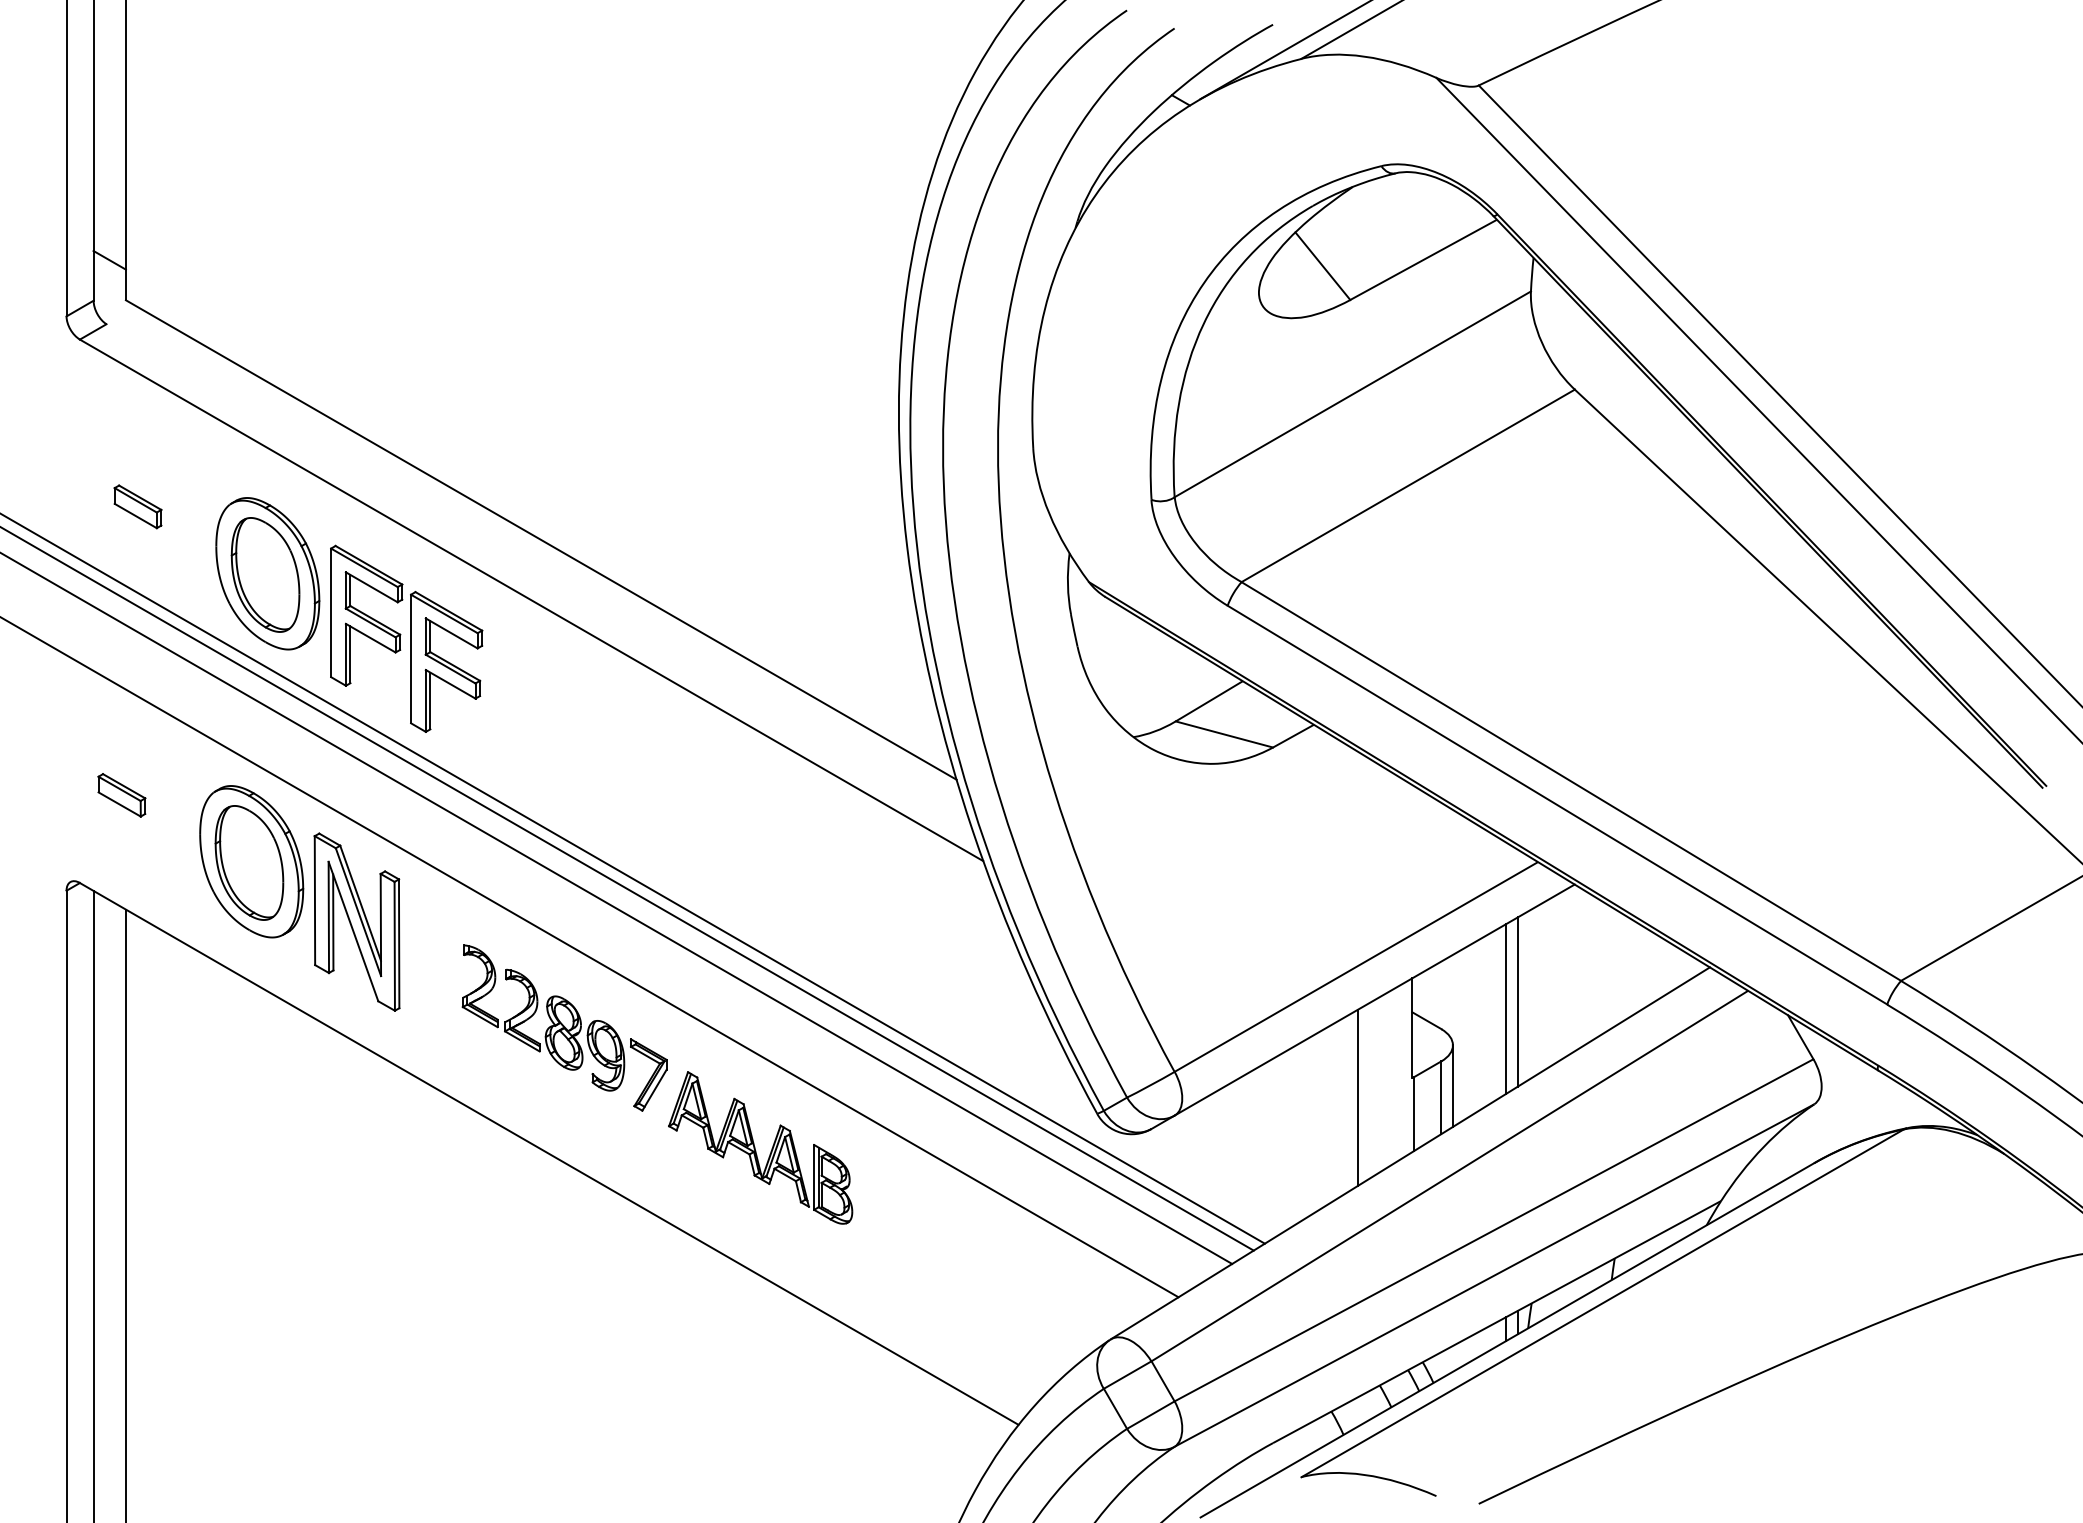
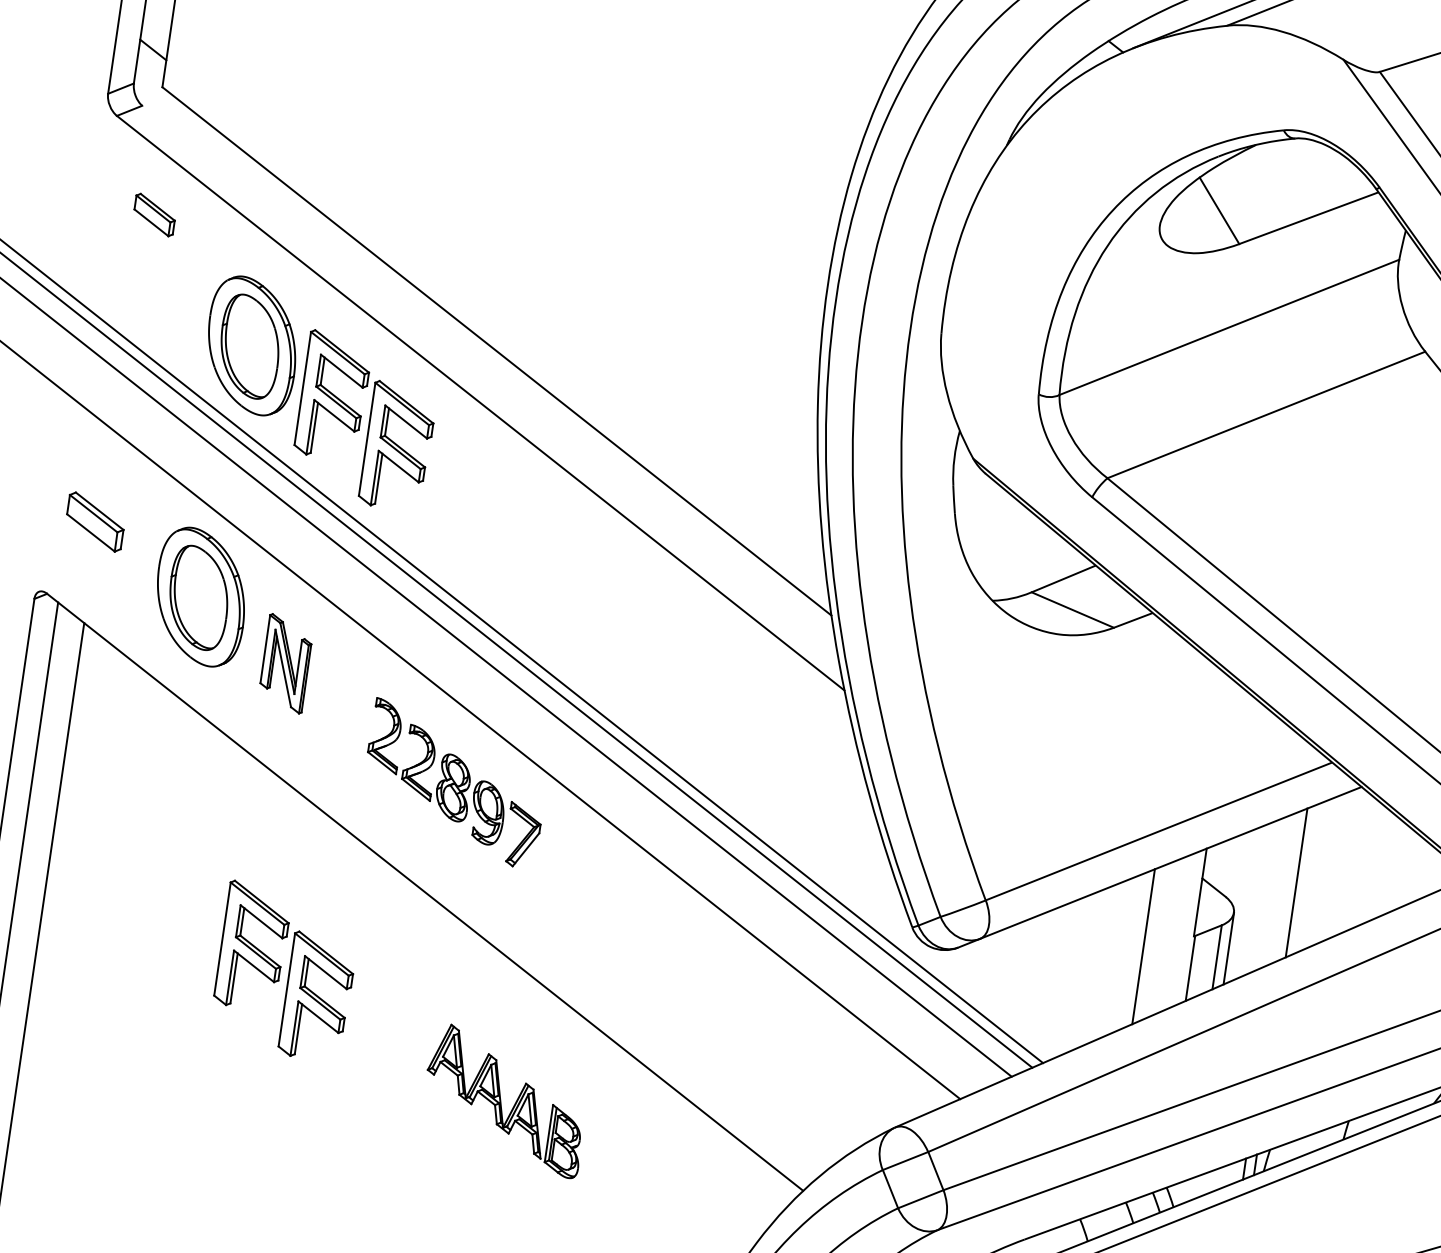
part: (137, 506) -> (154, 214), moved
part: (121, 795) -> (94, 522), size x1.4
part: (356, 921) -> (285, 663), size x0.6
line: (1506, 1008) -> (1285, 887), removed
part: (760, 1147) -> (505, 1100), moved
part: (406, 1264) -> (285, 971), added

